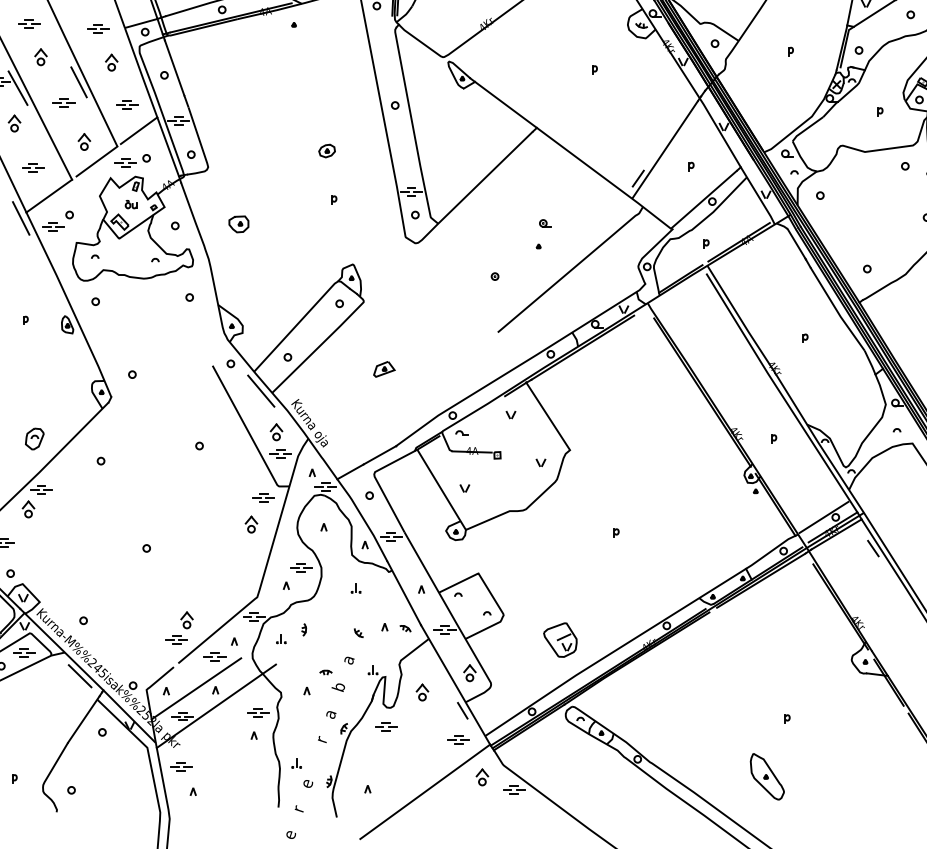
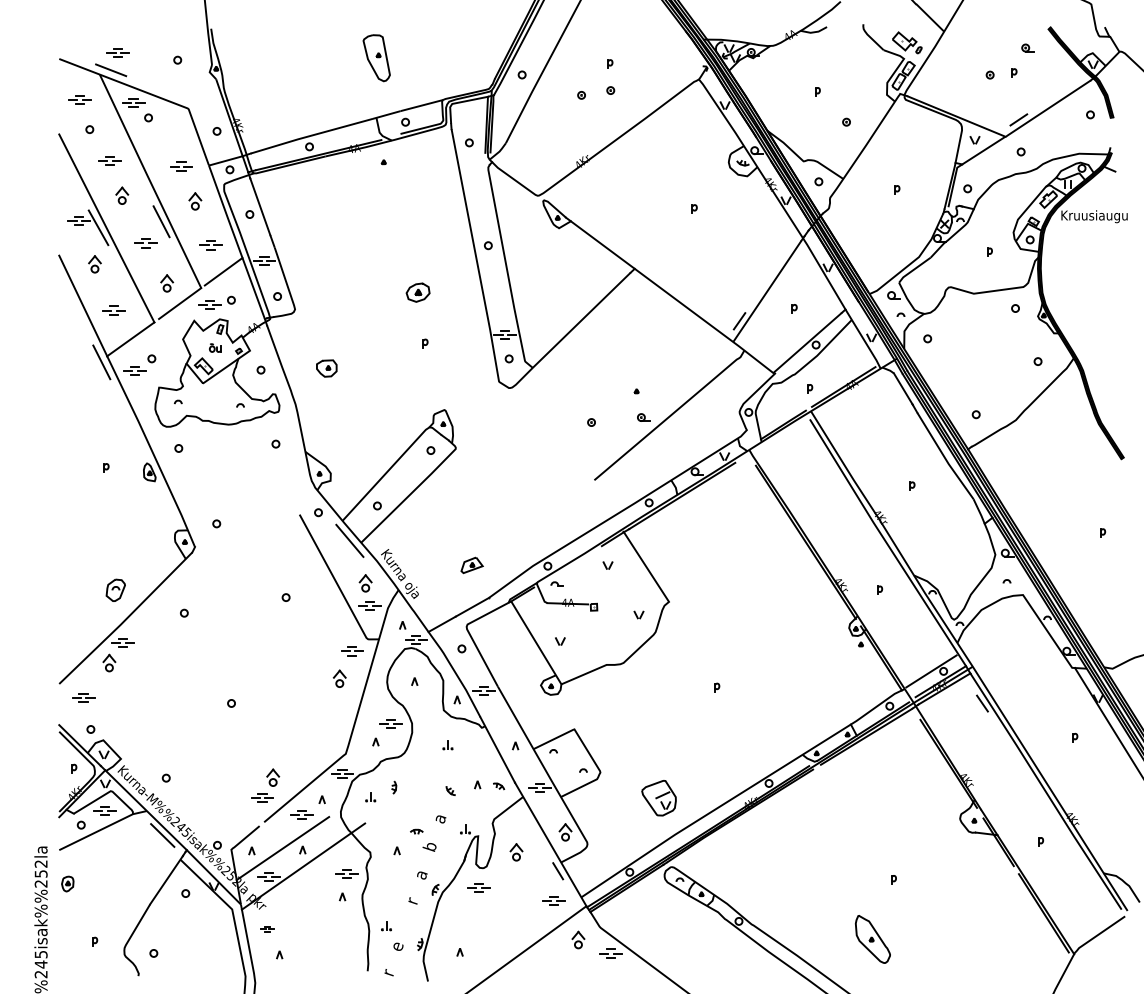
part: (326, 150) -> (417, 292), size x1.4
part: (545, 223) -> (643, 417), moved
part: (383, 369) -> (471, 565), moved
part: (180, 766) -> (266, 928), size x0.6

